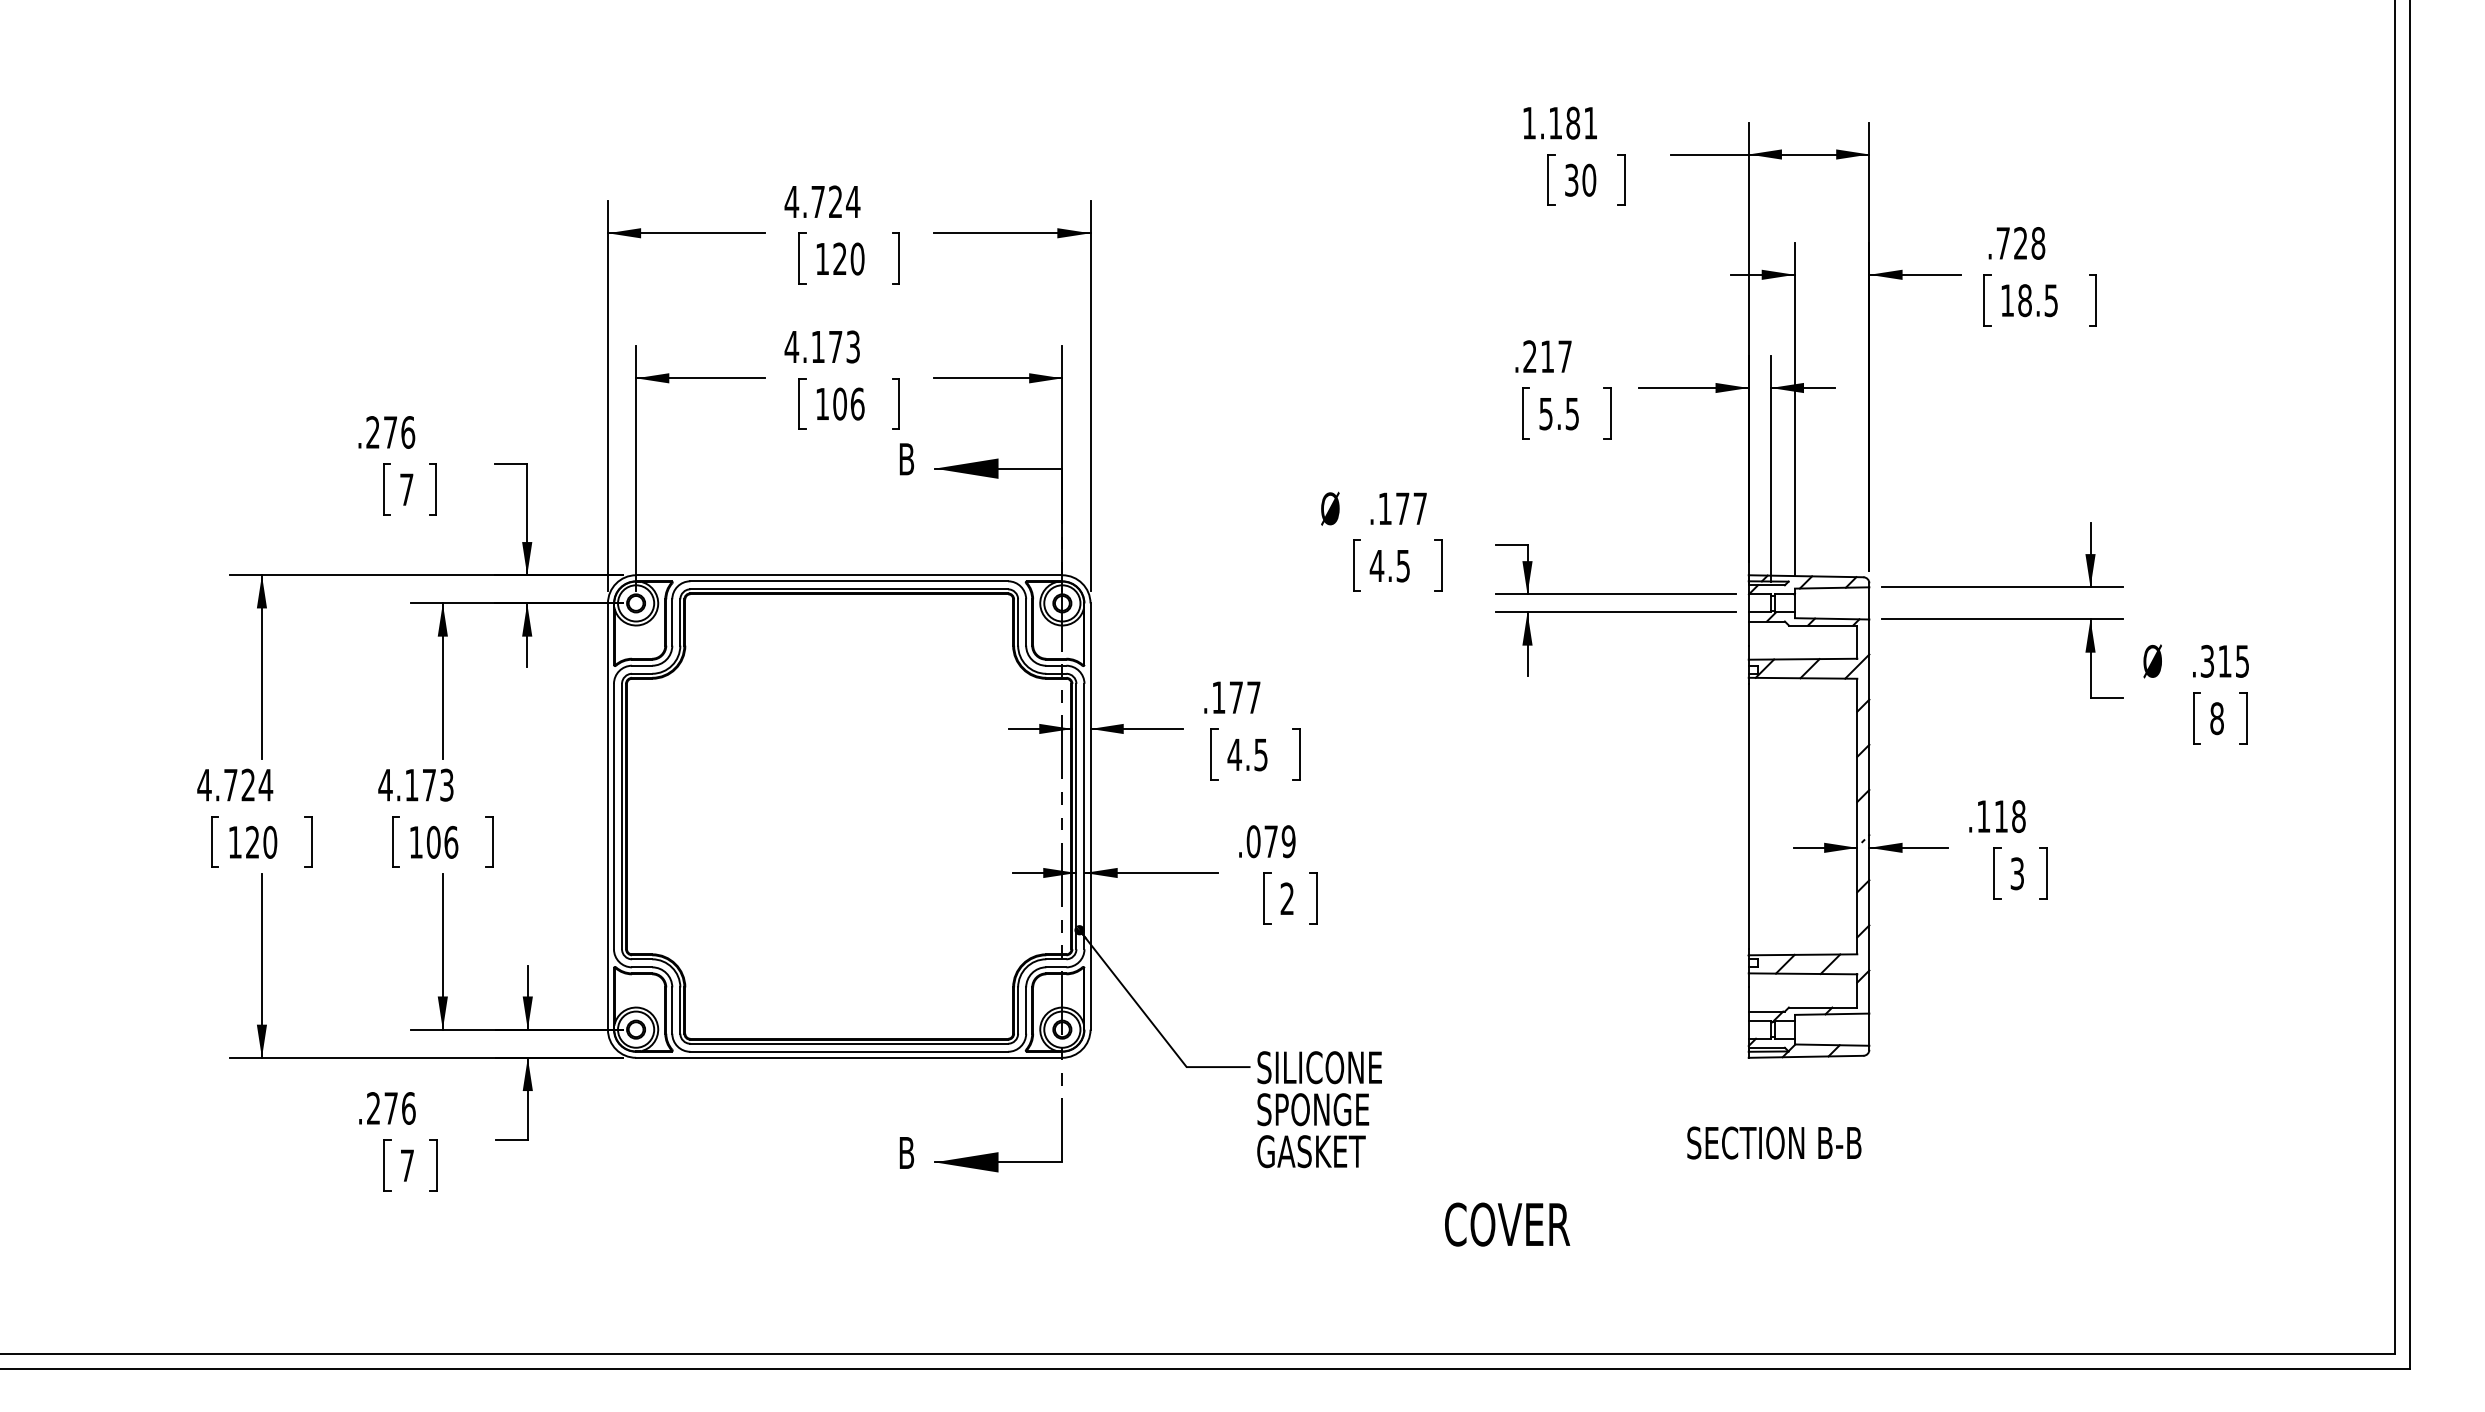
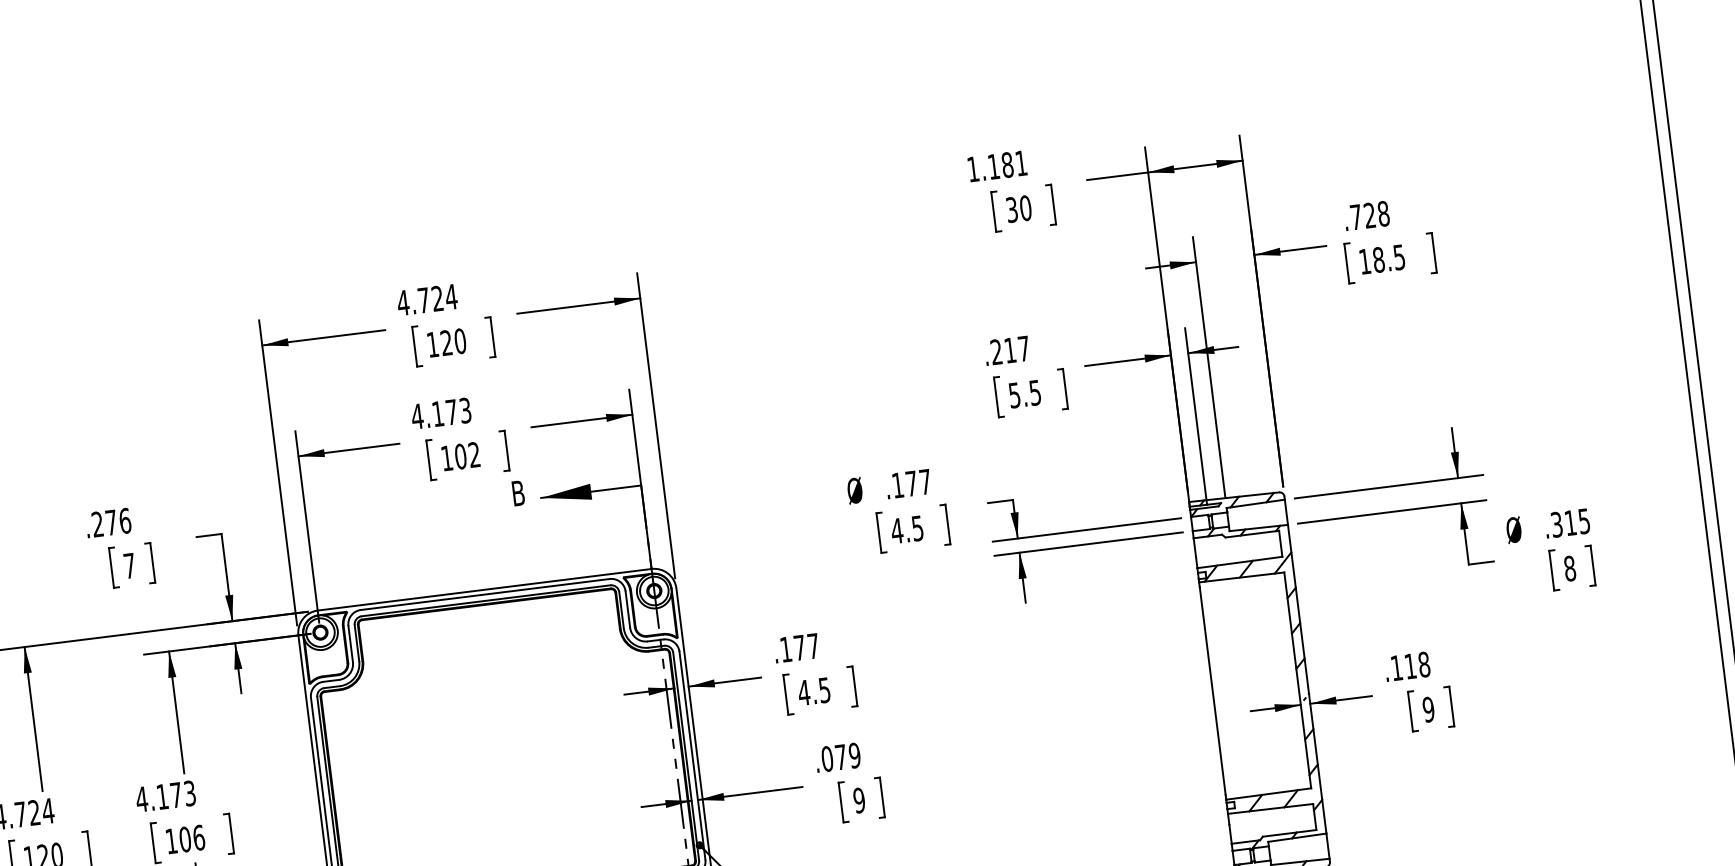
text: (857, 403) -> (474, 454), 106 -> 102
text: (2017, 873) -> (1428, 709), 3 -> 9
text: (1287, 898) -> (859, 800), 2 -> 9

